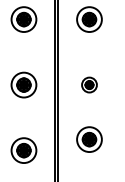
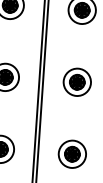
part: (89, 84) -> (77, 81), size x1.67
part: (89, 139) -> (72, 154), moved

